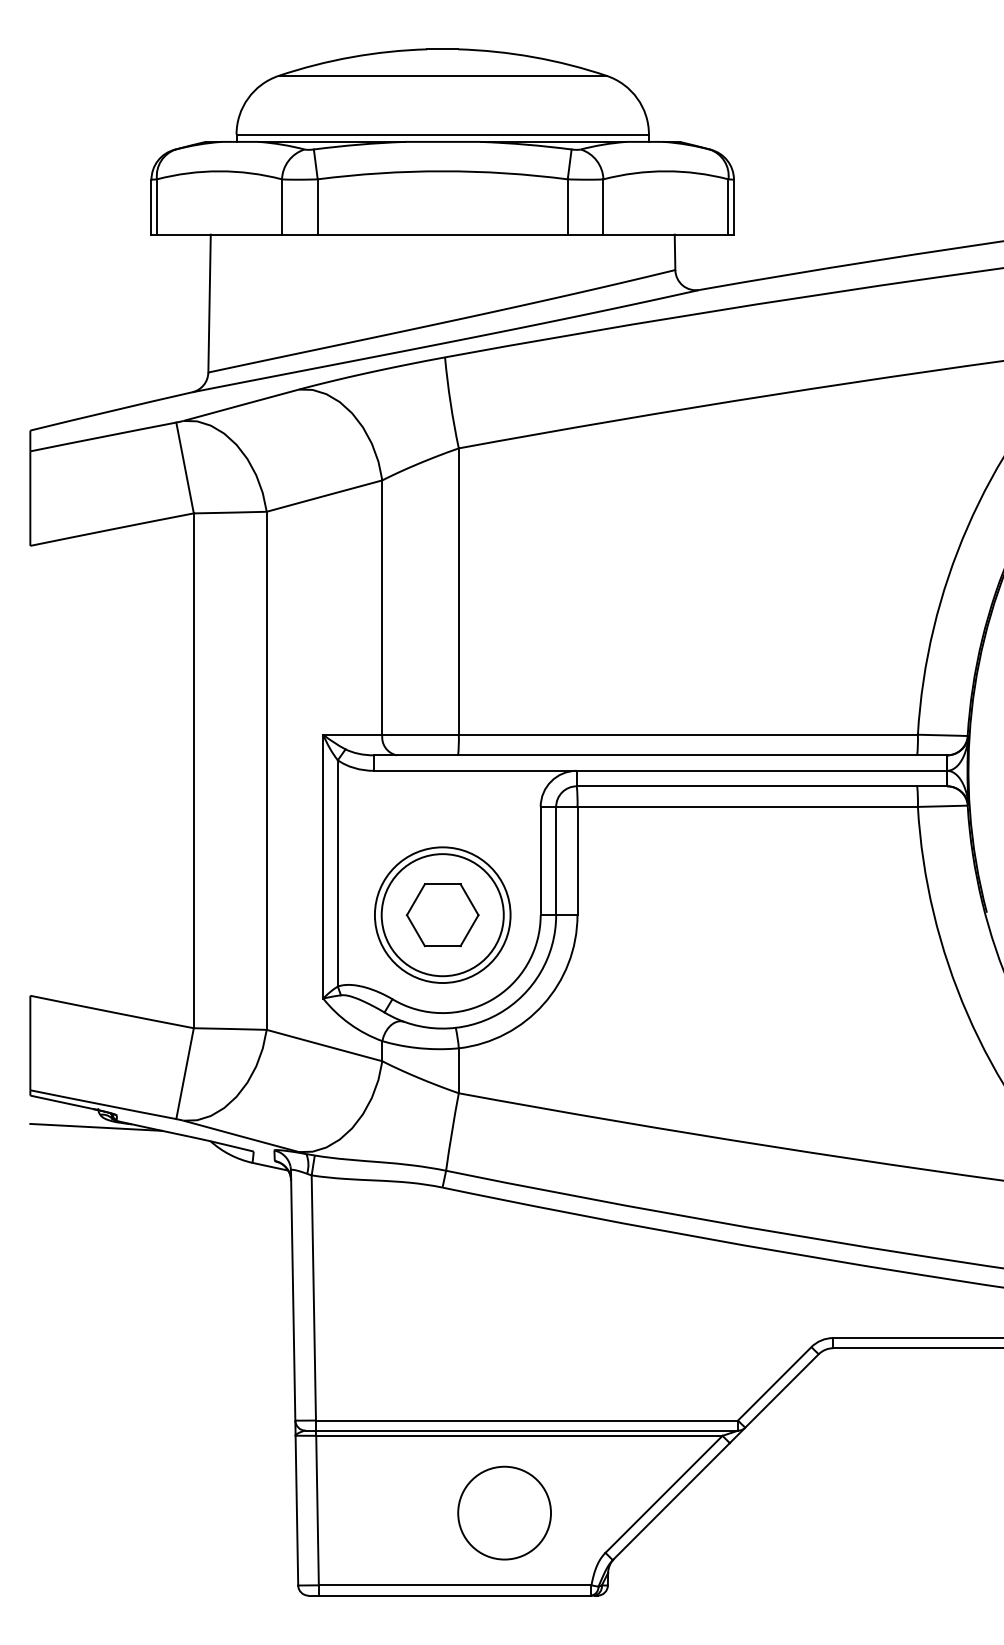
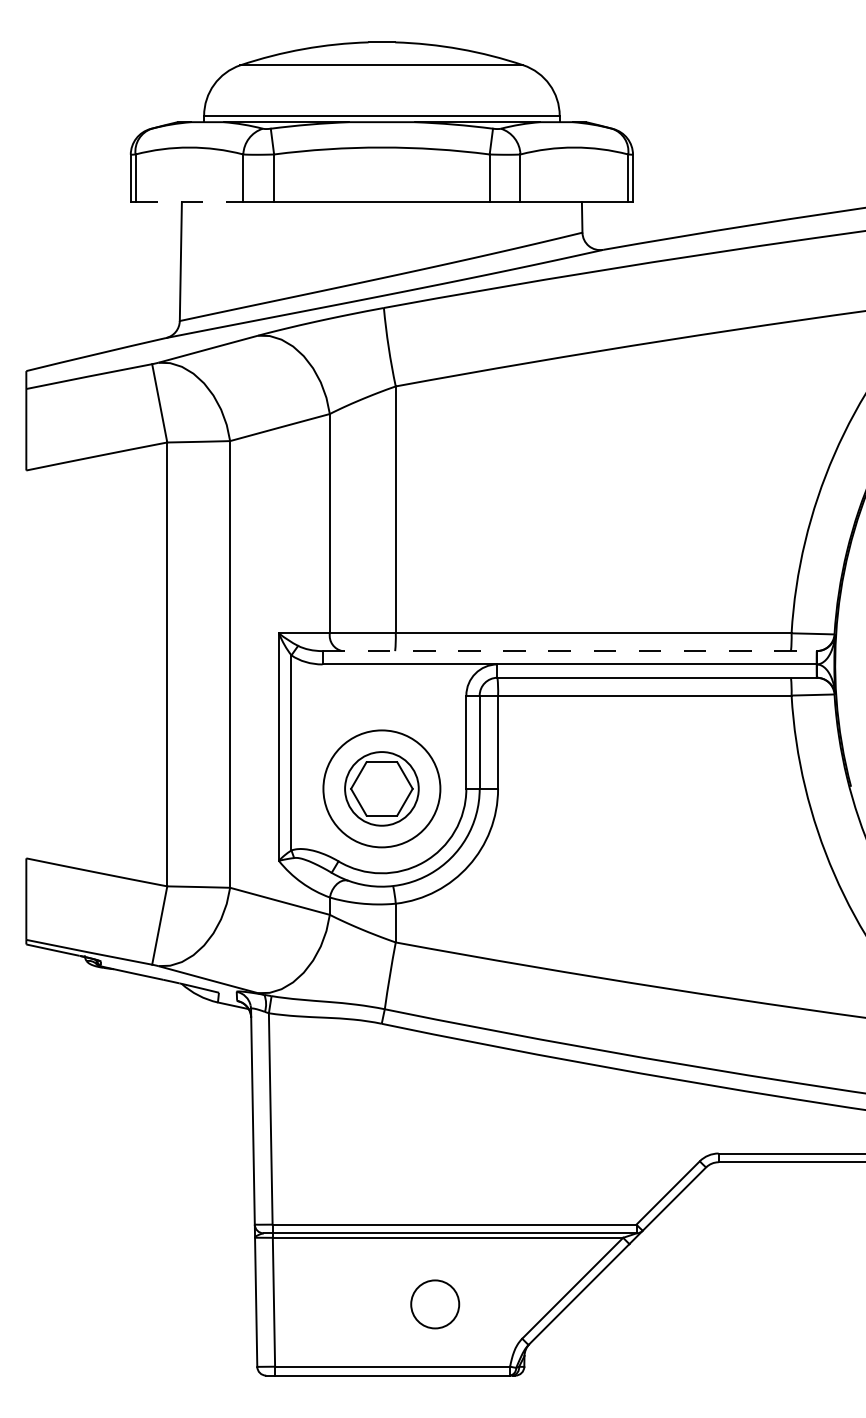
line: (219, 234) -> (189, 202), solid -> dashed
line: (660, 755) -> (569, 651), solid -> dashed
circle: (442, 915) -> (381, 789), size x0.7
line: (96, 1126) -> (83, 971), removed
circle: (504, 1512) -> (435, 1303), size x0.6

